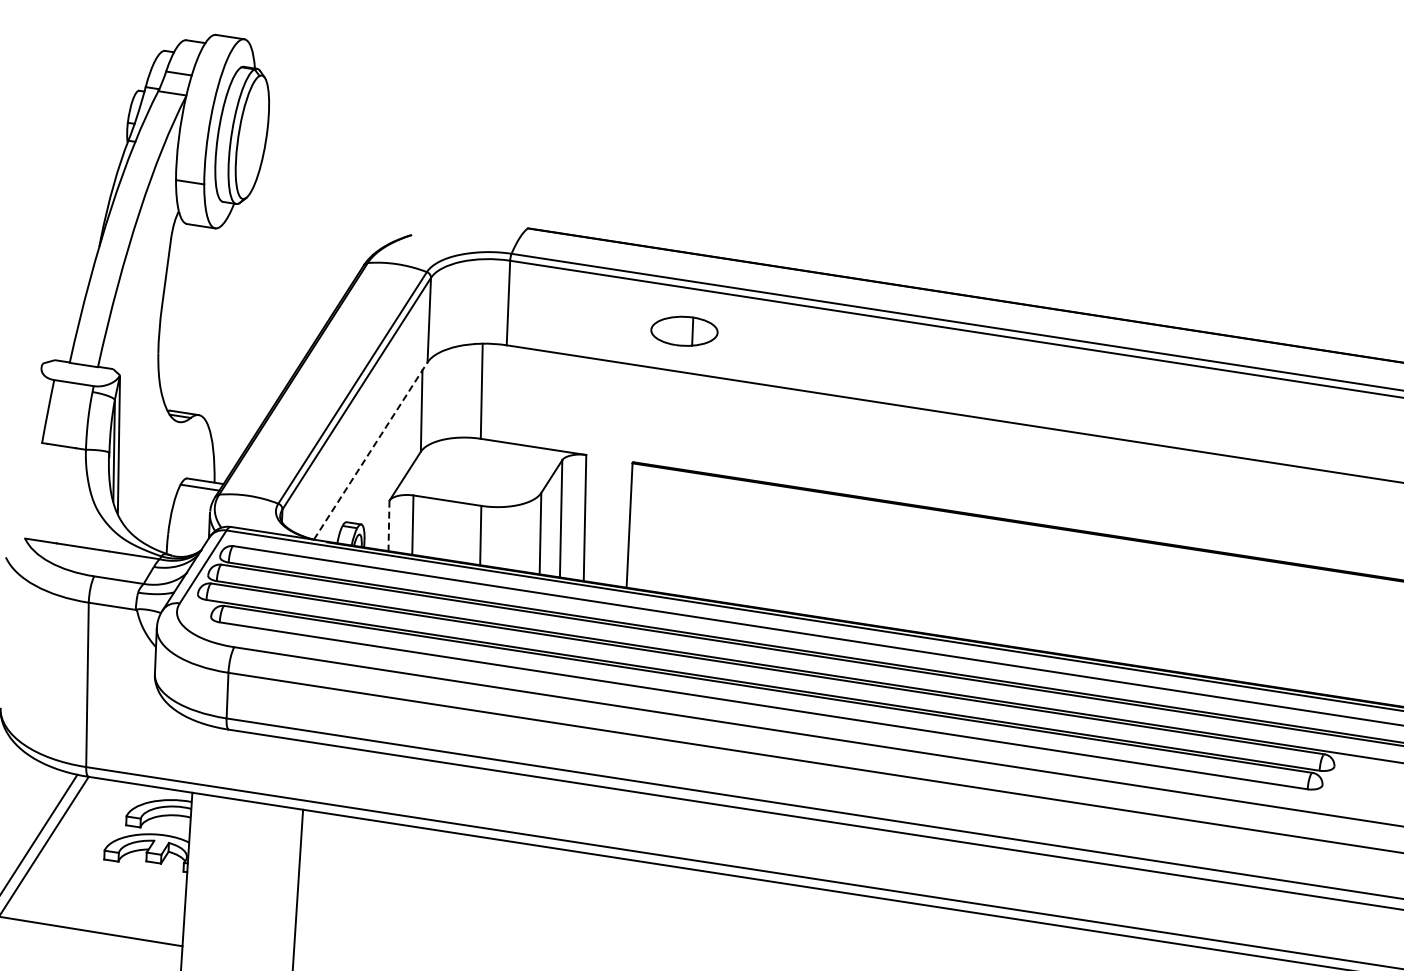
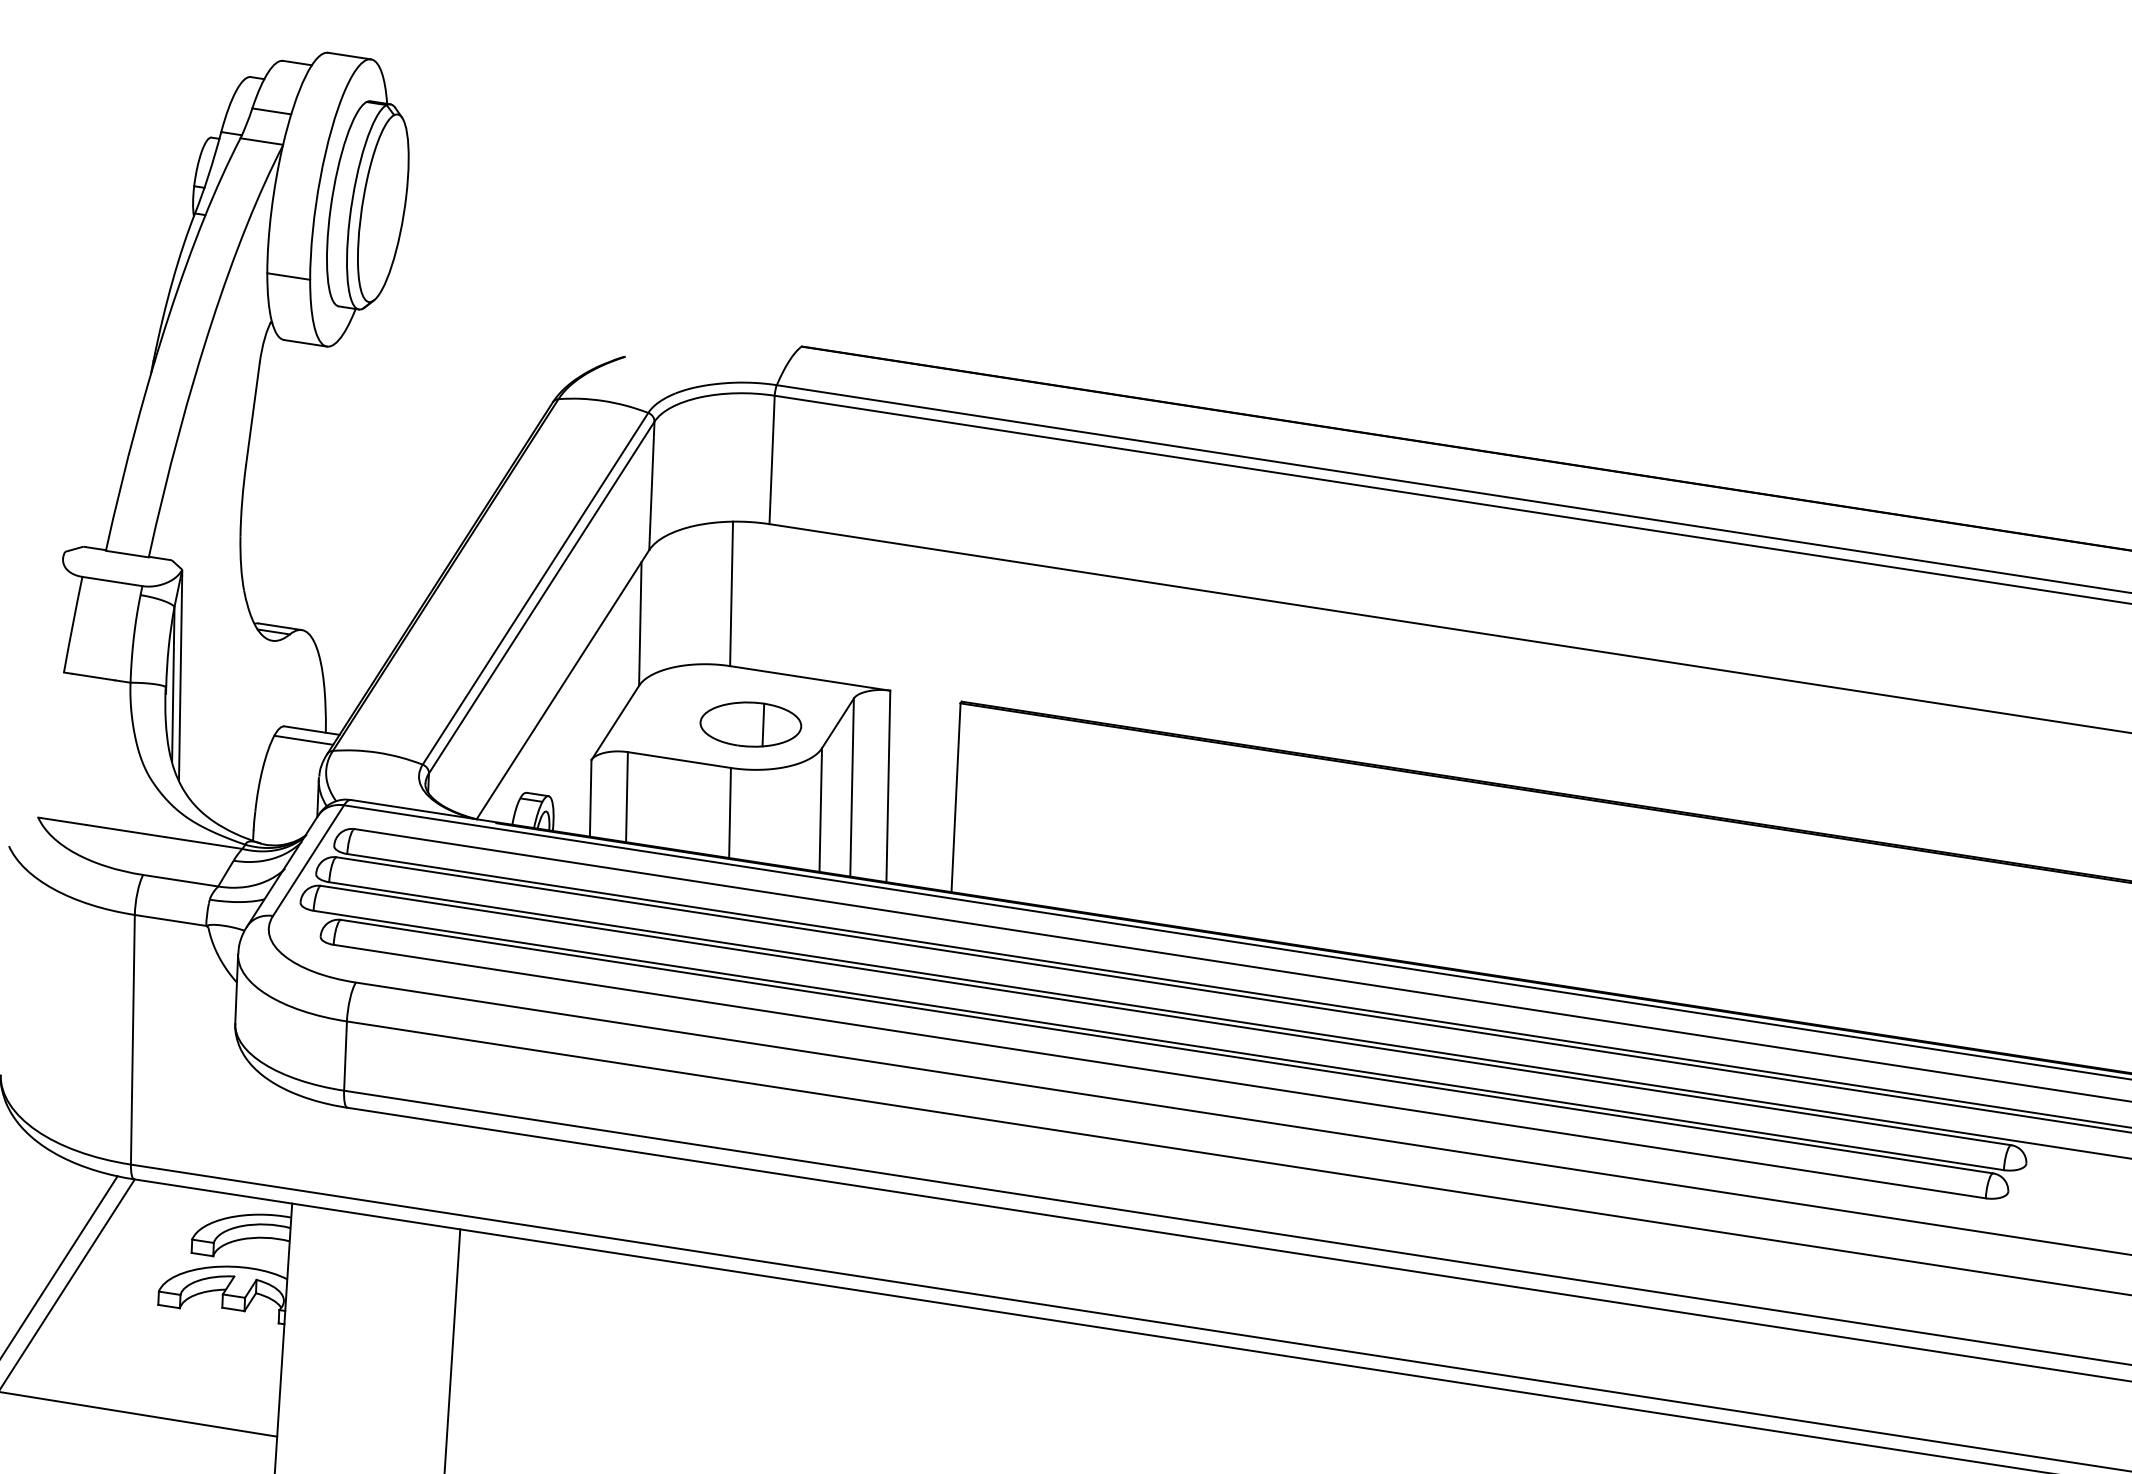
part: (684, 330) -> (750, 723), moved
line: (371, 450) -> (564, 683), dashed -> solid
line: (388, 526) -> (589, 799), dashed -> solid

